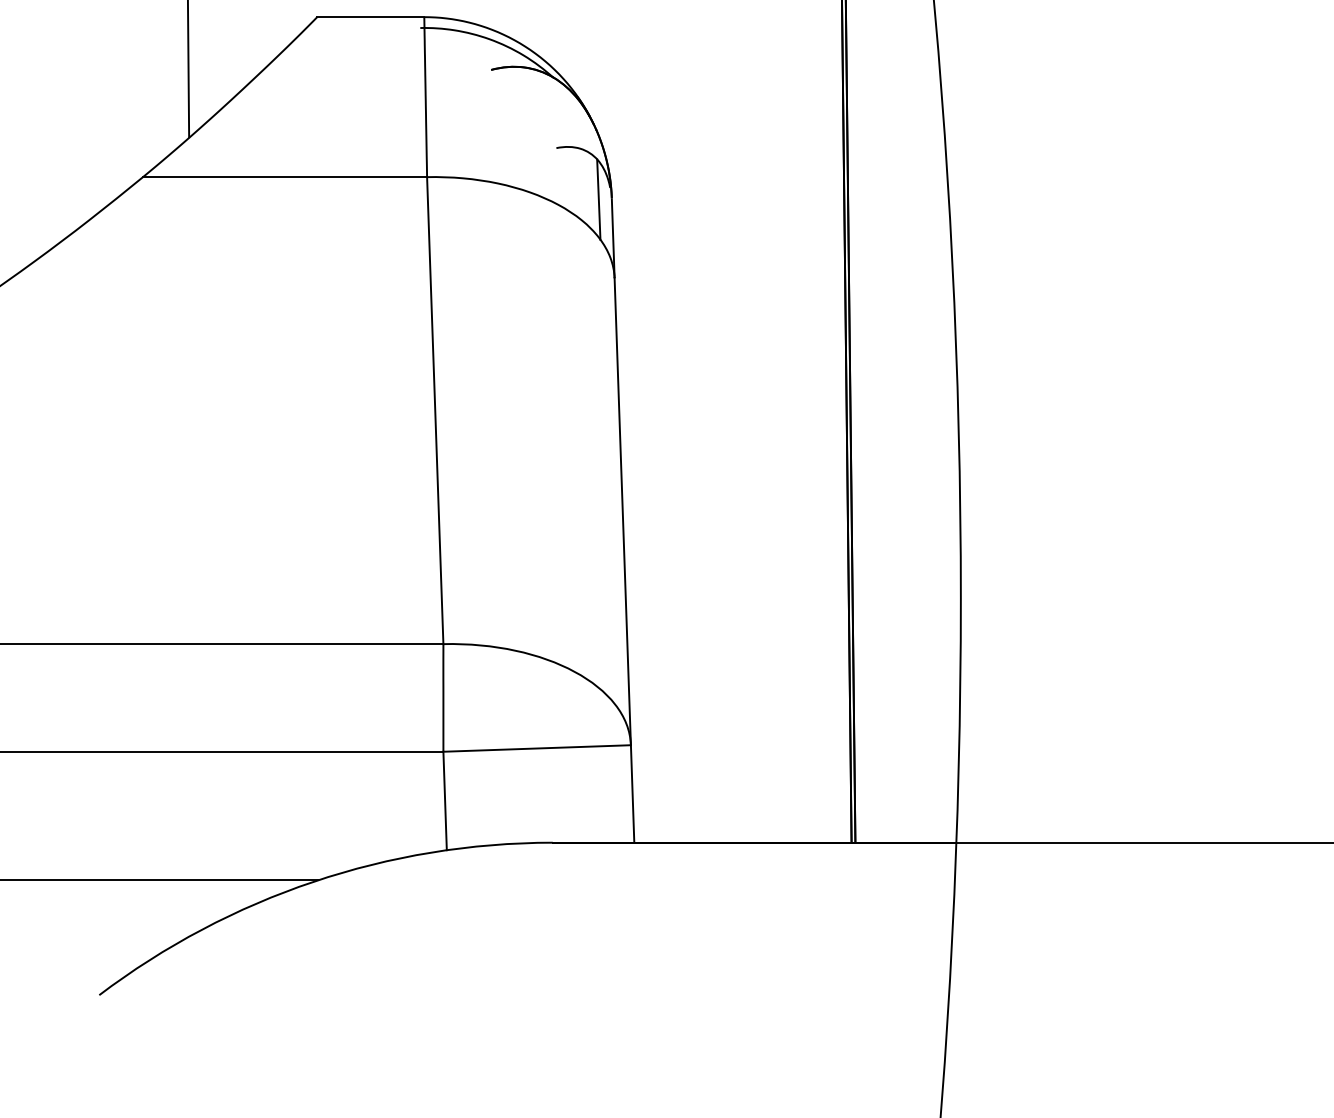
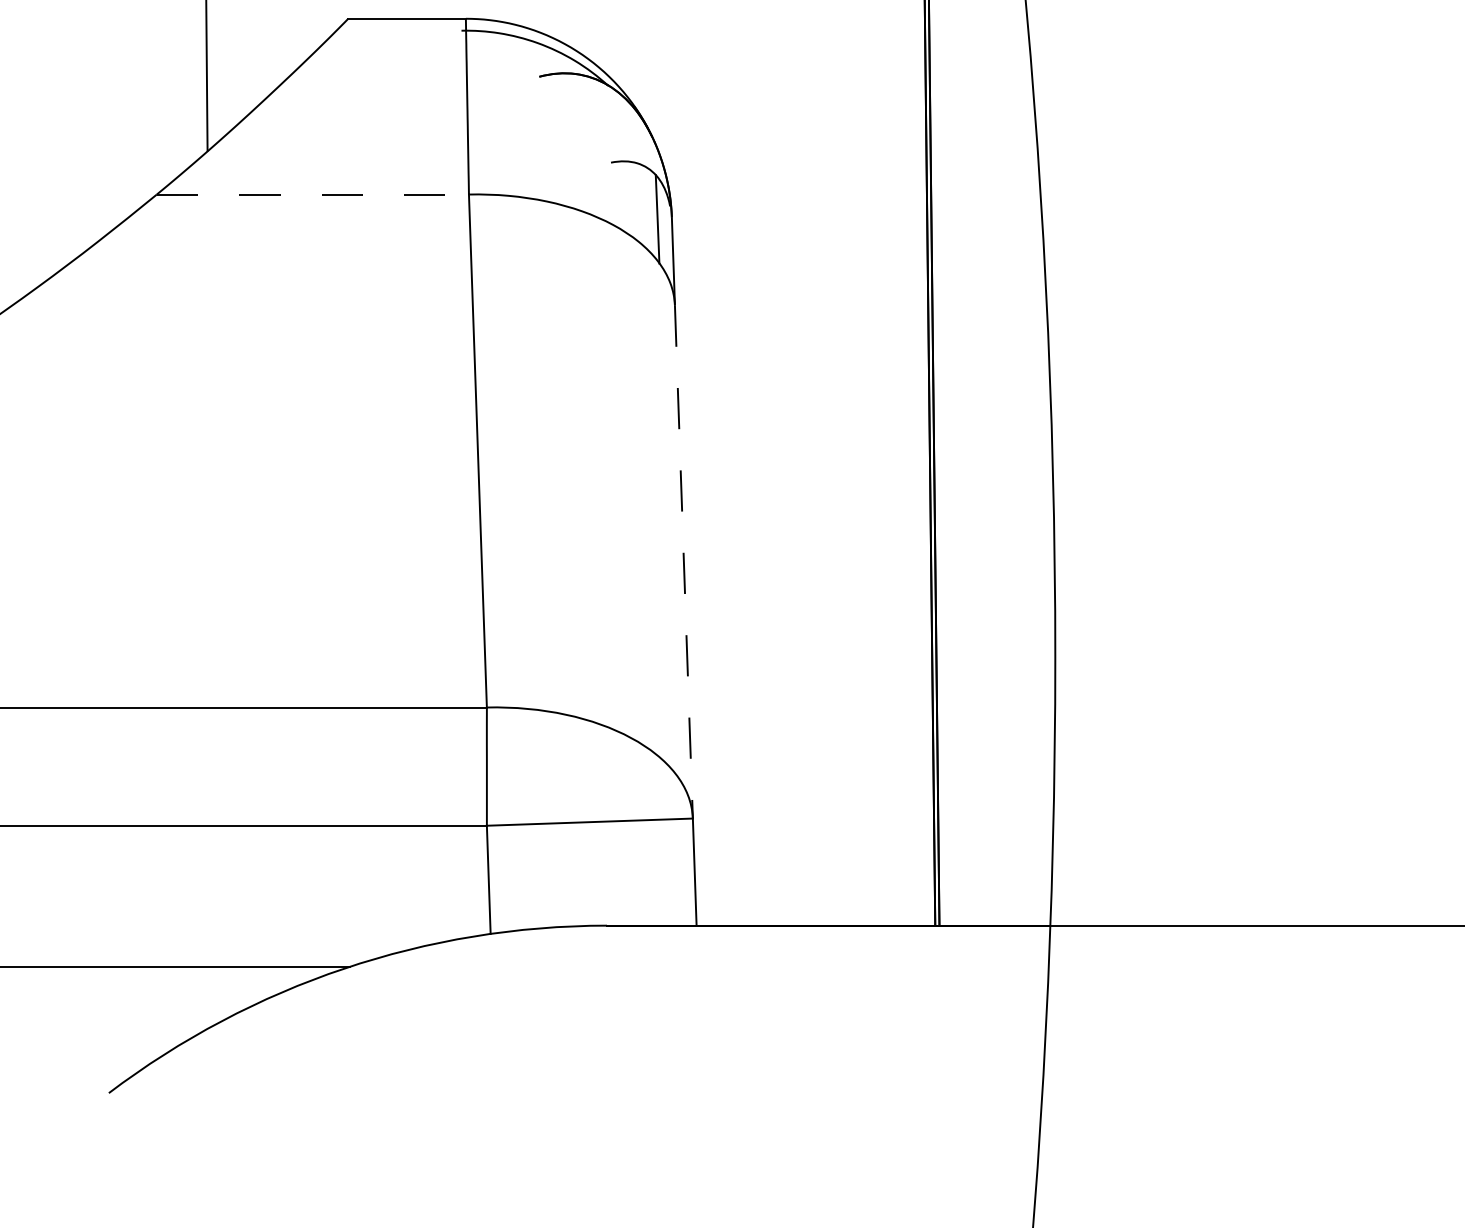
line: (285, 177) -> (313, 194), solid -> dashed
line: (622, 511) -> (683, 561), solid -> dashed

